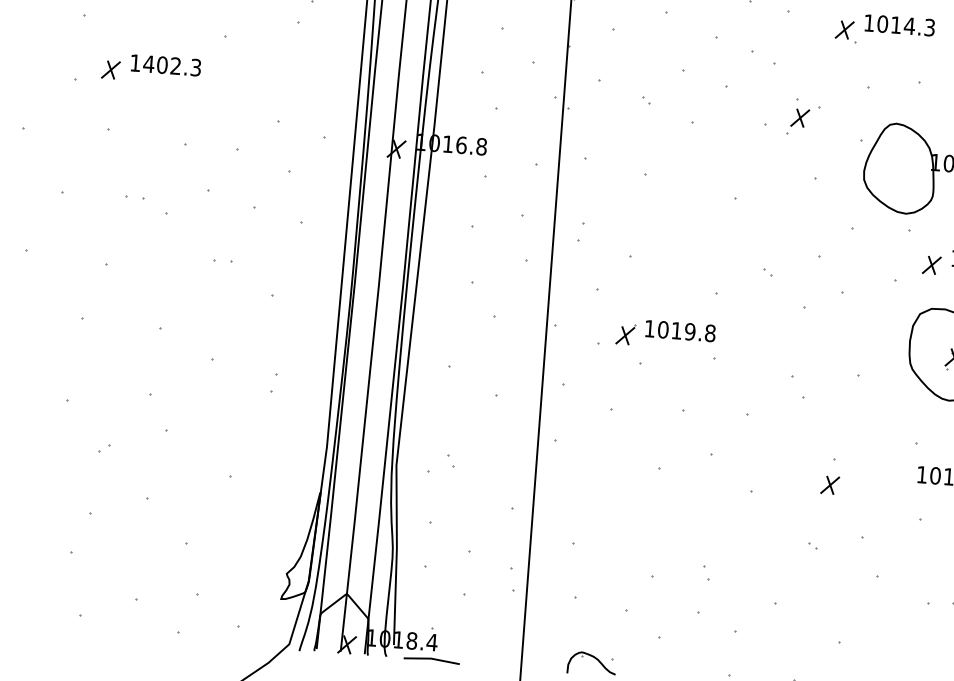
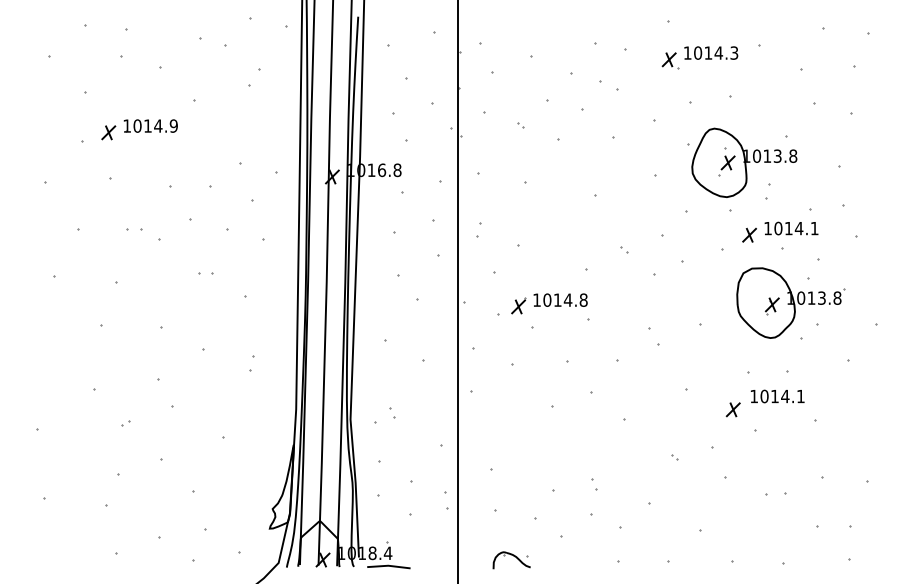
text: (172, 65) -> (155, 125), 1402.3 -> 1014.9
part: (798, 116) -> (726, 161), moved
text: (689, 330) -> (567, 299), 1019.8 -> 1014.8
part: (829, 484) -> (732, 409), moved

